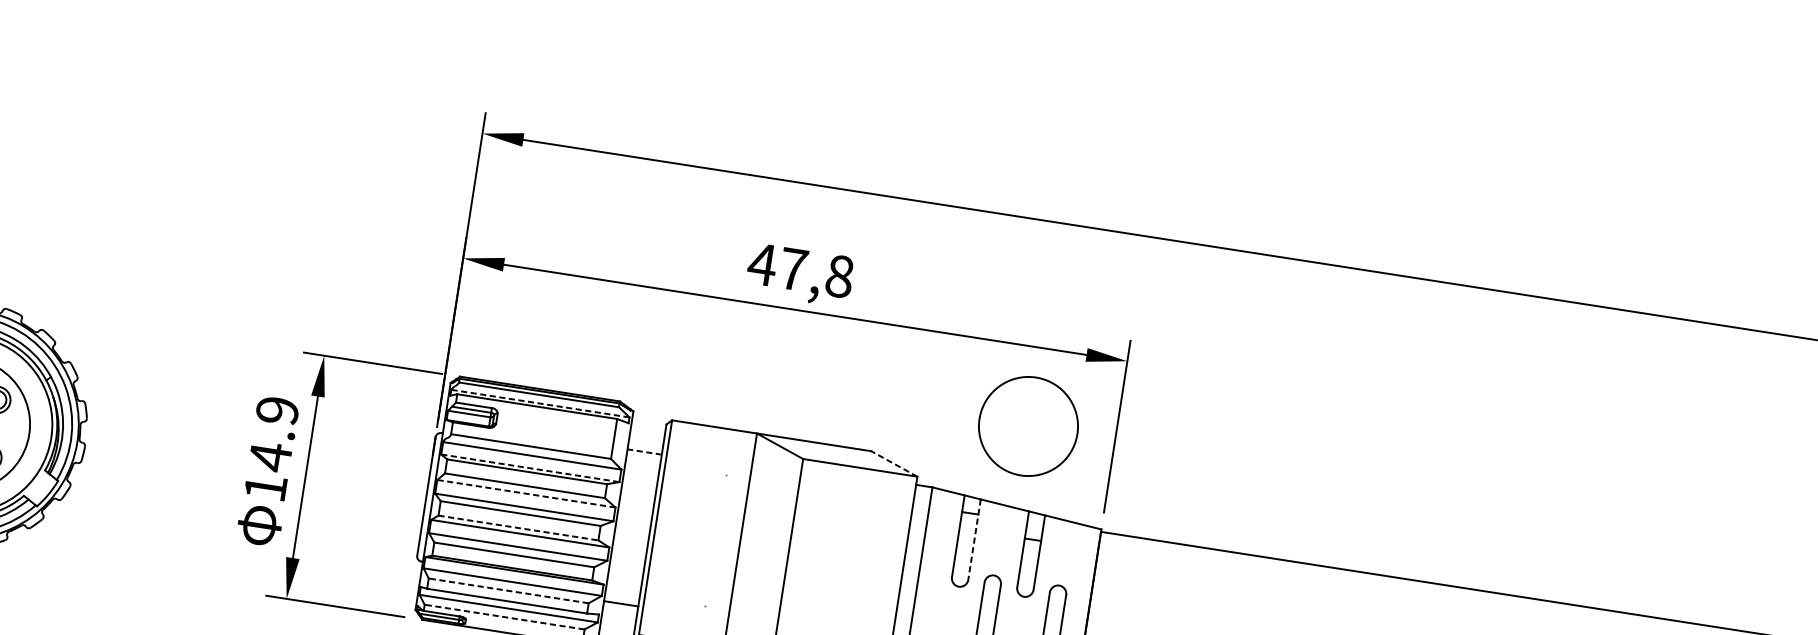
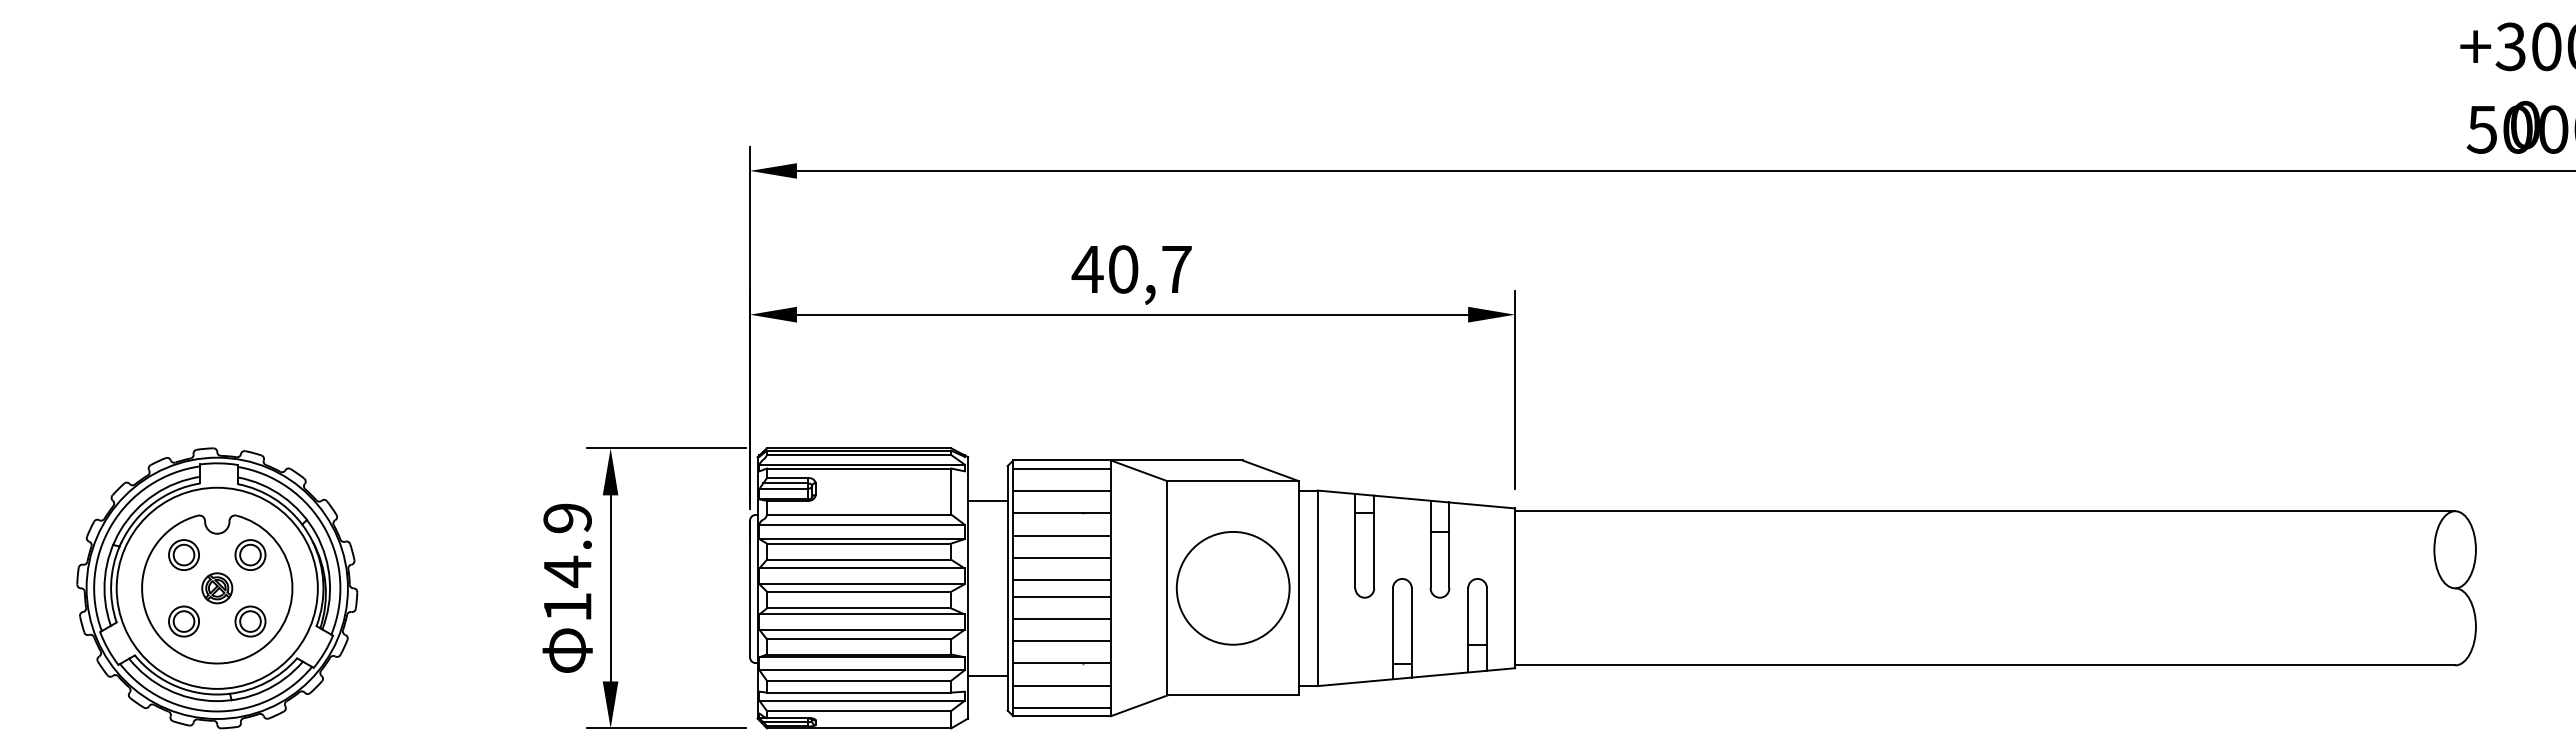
text: (816, 273) -> (1150, 269), 47,8 -> 40,7
line: (540, 403) -> (862, 464), dashed -> solid
circle: (1027, 426) -> (1232, 588), moved
line: (713, 433) -> (1062, 468), added
line: (644, 451) -> (987, 500), dashed -> solid
line: (710, 453) -> (1062, 491), added
line: (894, 463) -> (1270, 470), dashed -> solid
line: (530, 468) -> (862, 539), dashed -> solid
line: (707, 472) -> (1062, 513), added
line: (704, 492) -> (1062, 535), added
line: (526, 493) -> (862, 568), dashed -> solid
line: (701, 511) -> (1062, 557), added
line: (518, 528) -> (859, 608), dashed -> solid
line: (698, 530) -> (1062, 579), added
line: (974, 540) -> (1374, 542), dashed -> solid
line: (696, 545) -> (1062, 596), added
line: (693, 564) -> (1062, 618), added
line: (690, 584) -> (1062, 641), added
line: (508, 590) -> (858, 680), dashed -> solid
line: (687, 603) -> (1062, 663), added
line: (504, 617) -> (858, 711), dashed -> solid
line: (684, 622) -> (1062, 685), added

